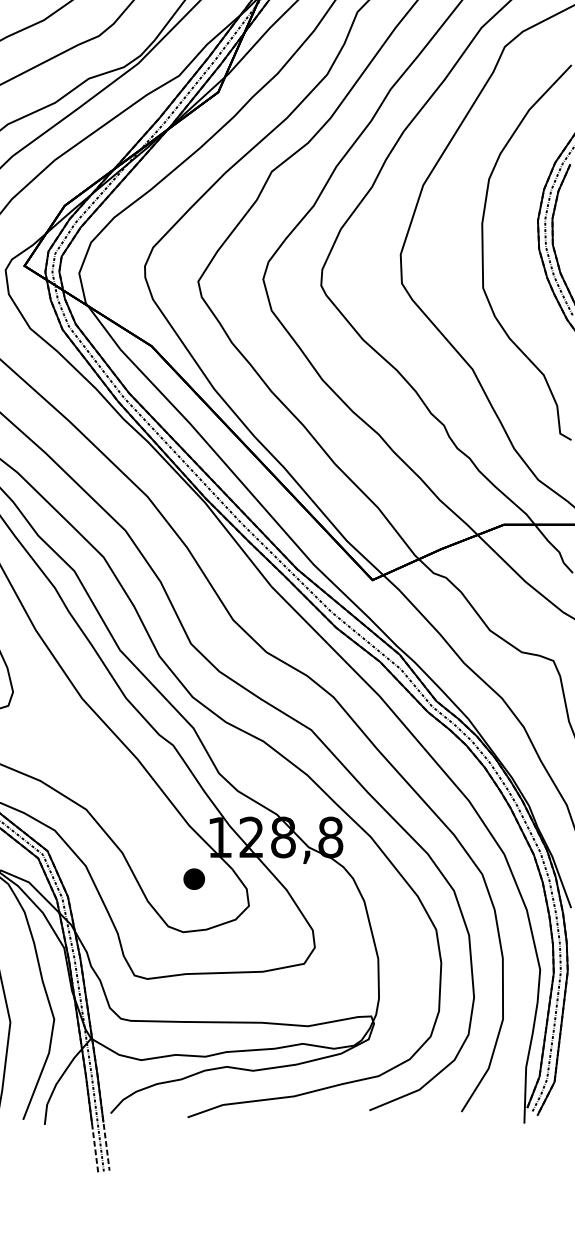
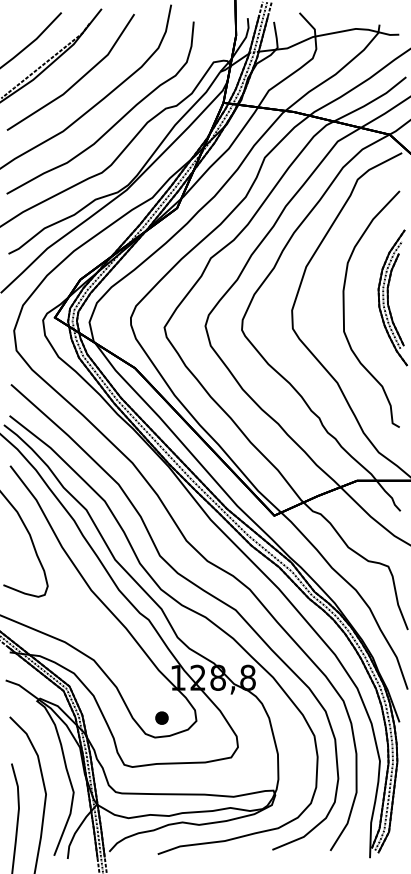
part: (193, 878) -> (161, 717), moved

